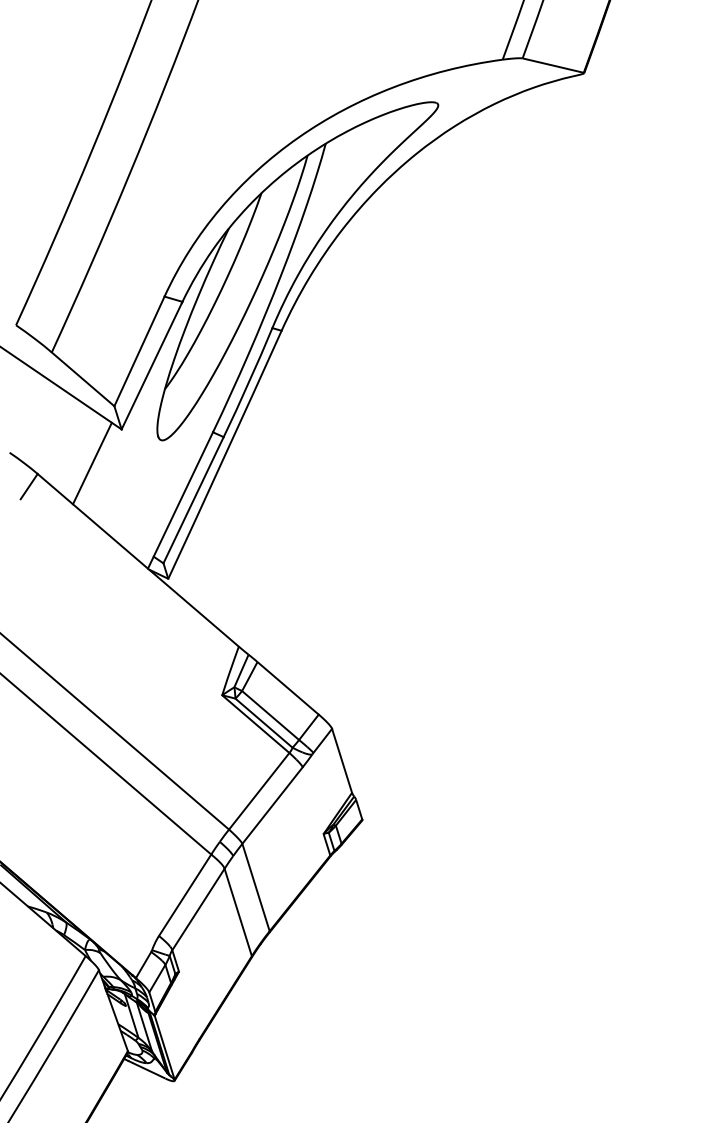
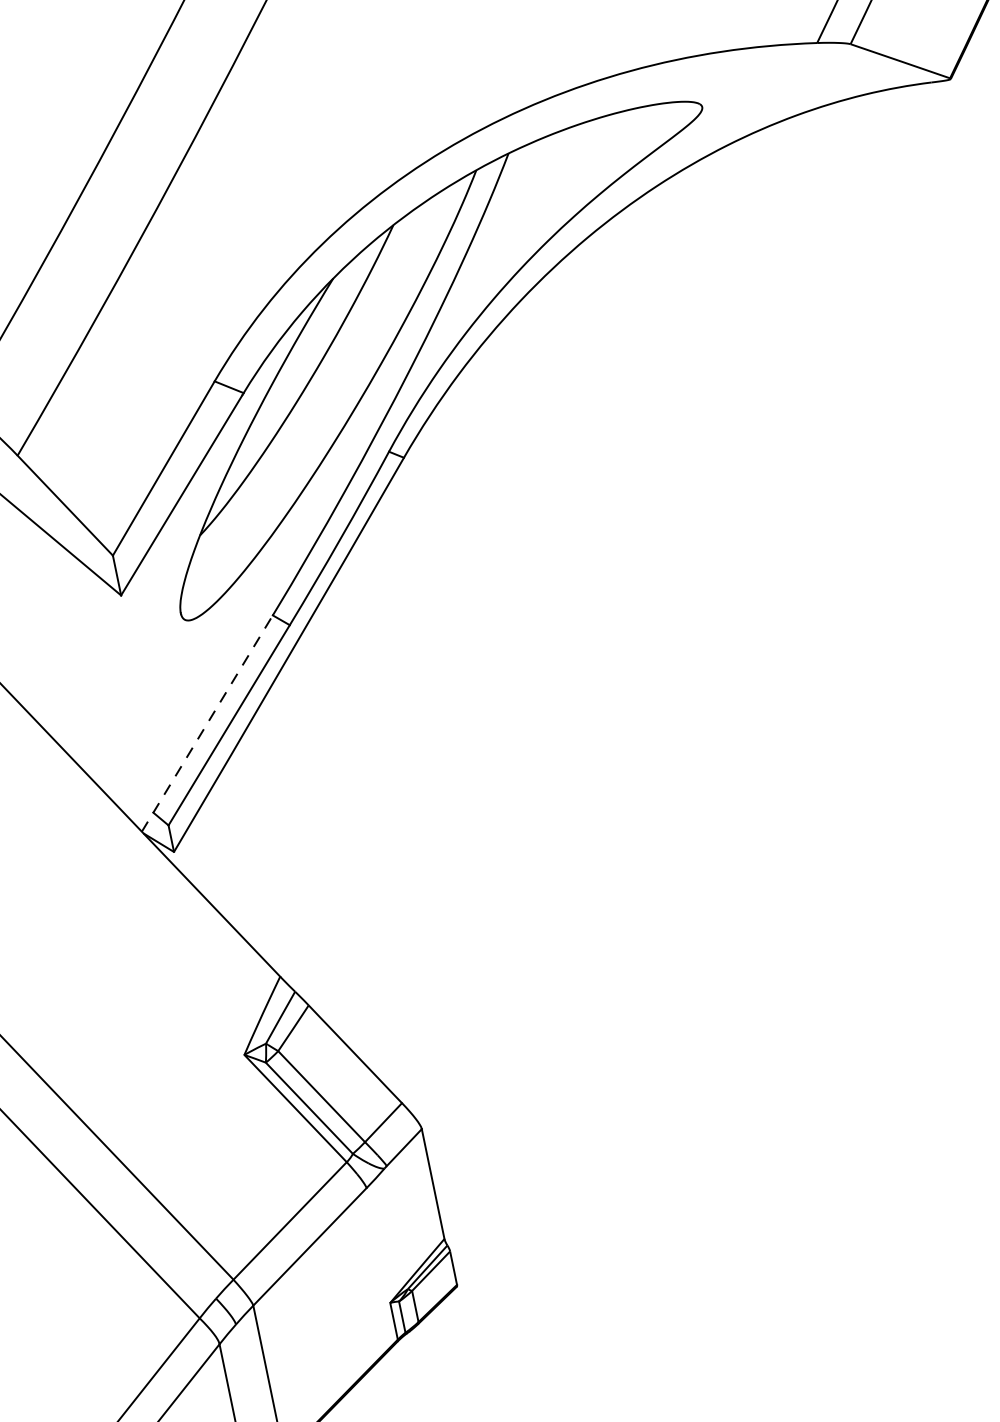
line: (92, 463) -> (66, 647), removed
line: (180, 500) -> (207, 723), solid -> dashed

